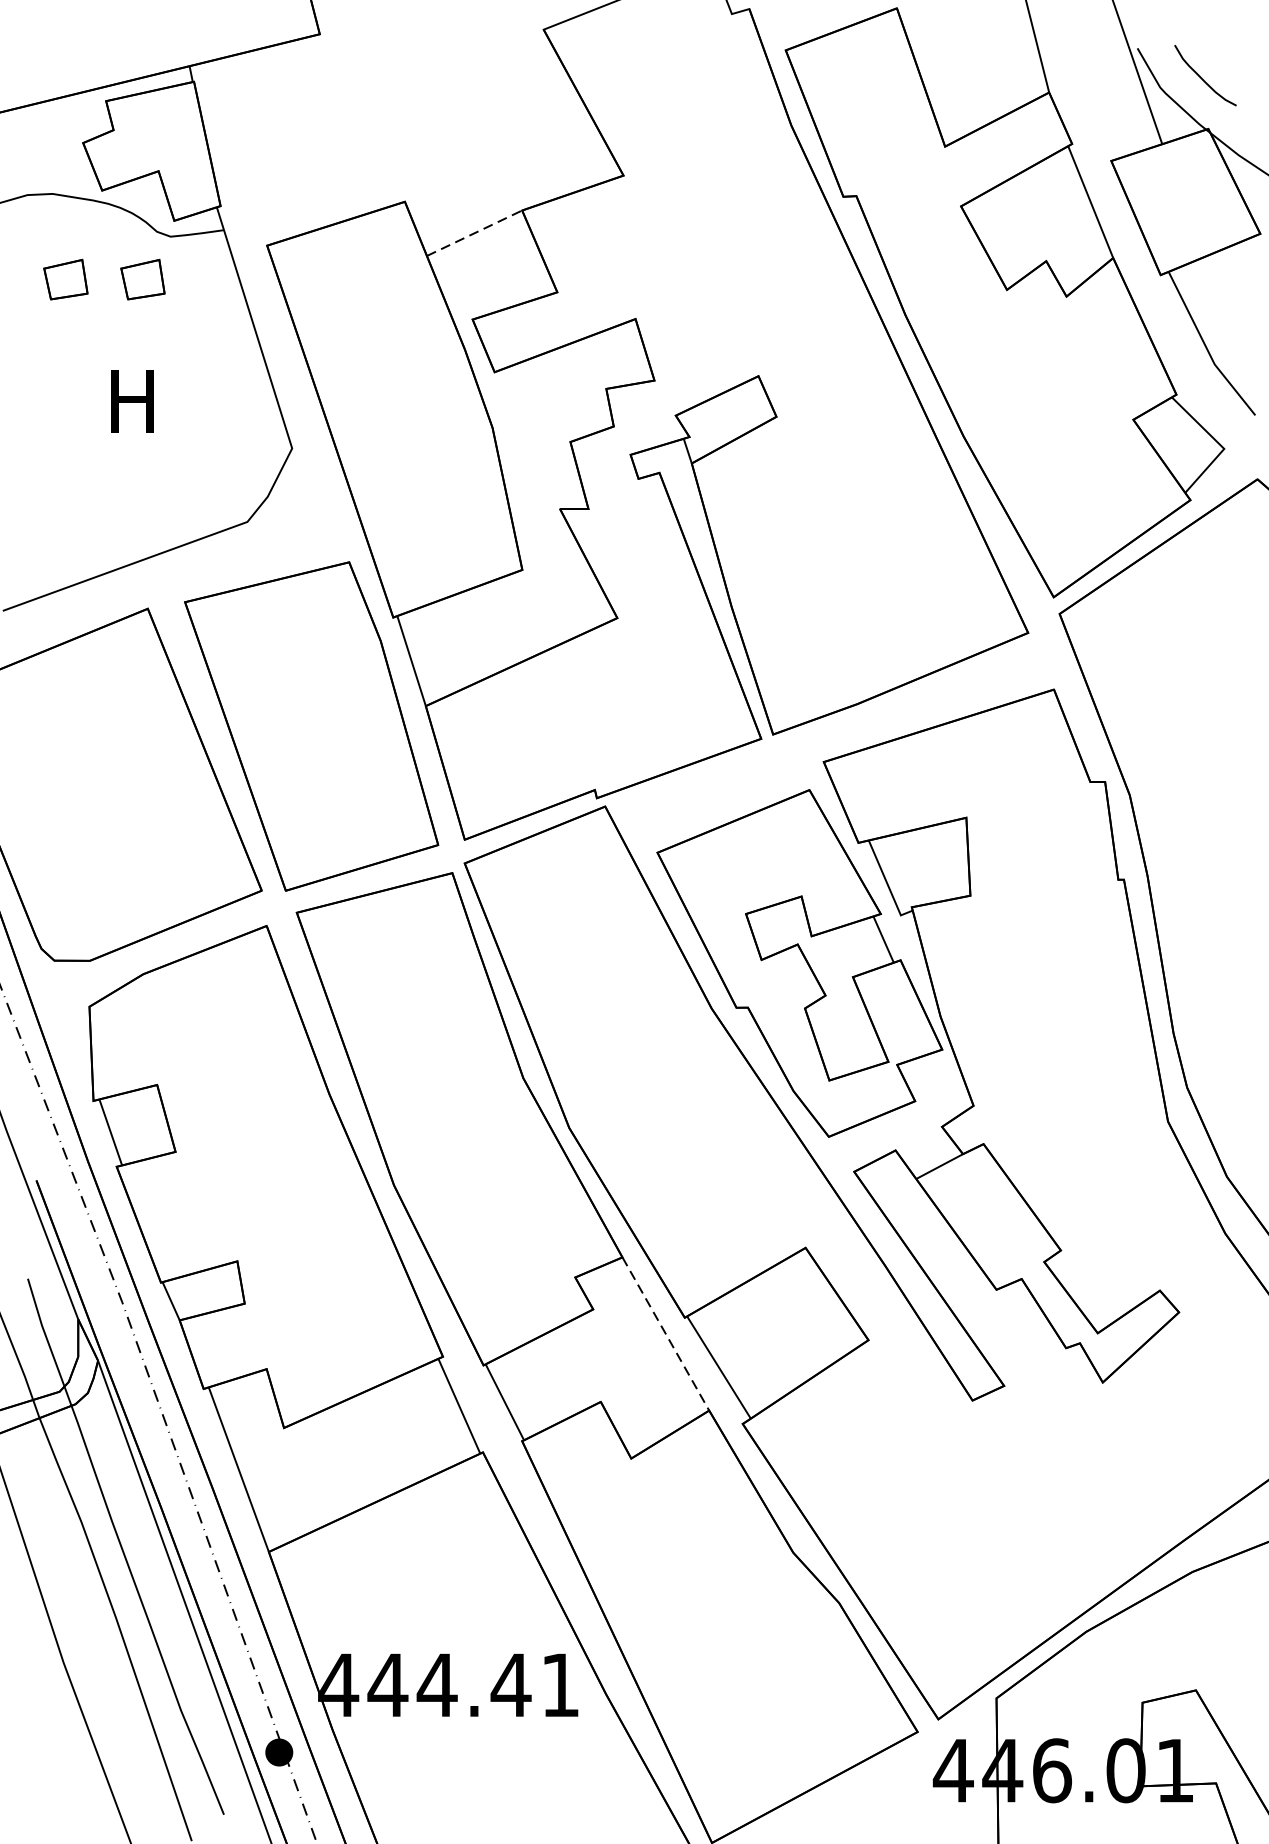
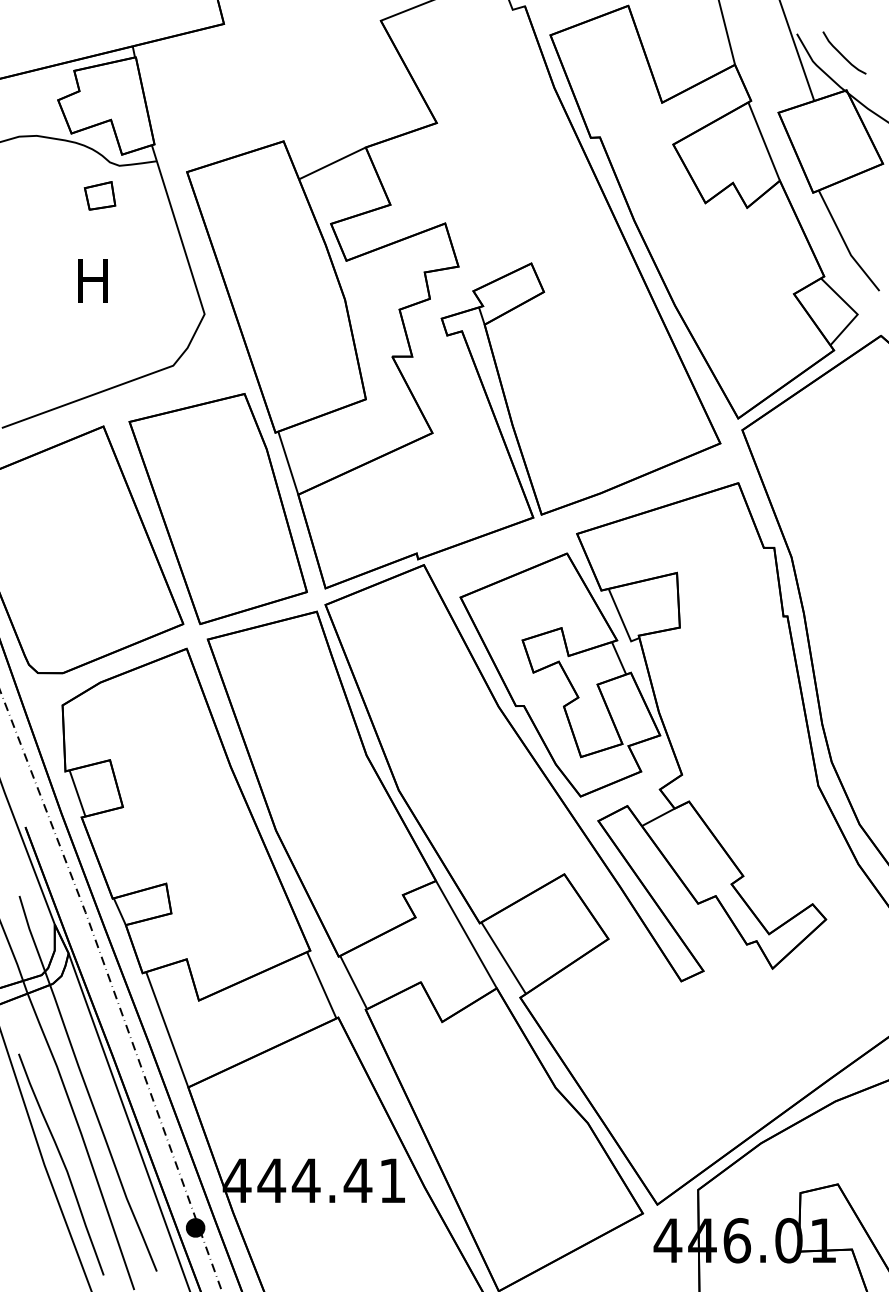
line: (474, 233) -> (332, 163), dashed -> solid
part: (65, 279) -> (45, 195), removed
line: (665, 1333) -> (466, 934), dashed -> solid
curve: (89, 1660) -> (62, 1163), added

